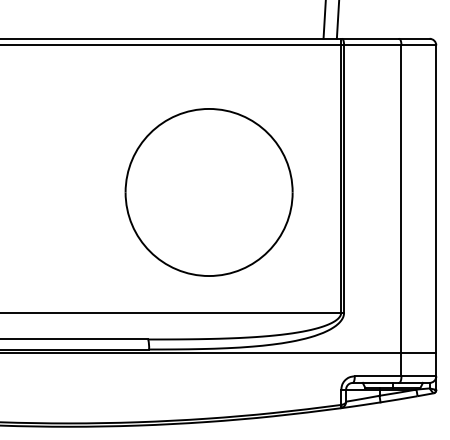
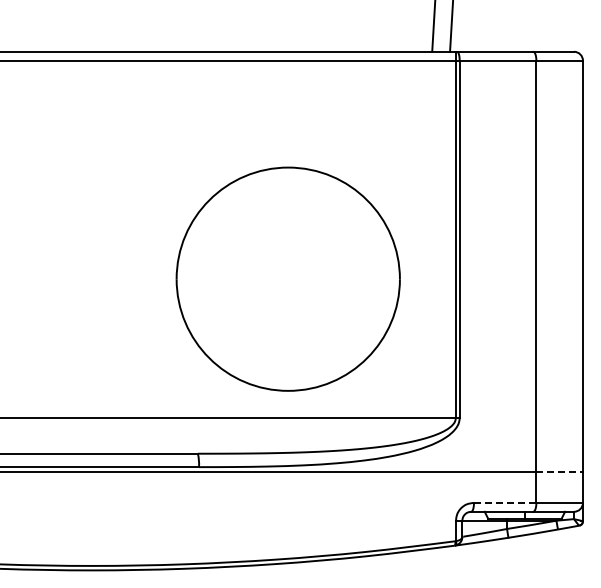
part: (208, 191) -> (287, 278), moved
line: (419, 352) -> (560, 471), solid -> dashed
line: (378, 375) -> (505, 502), solid -> dashed

